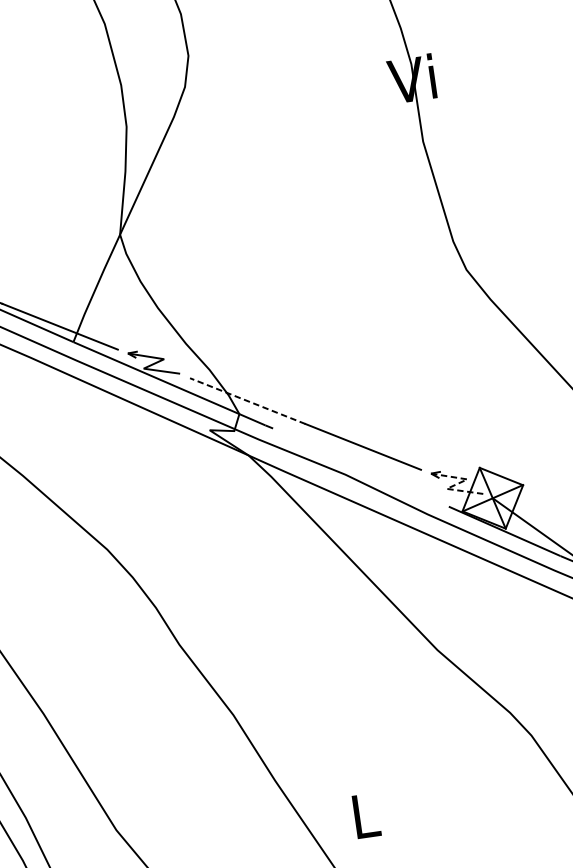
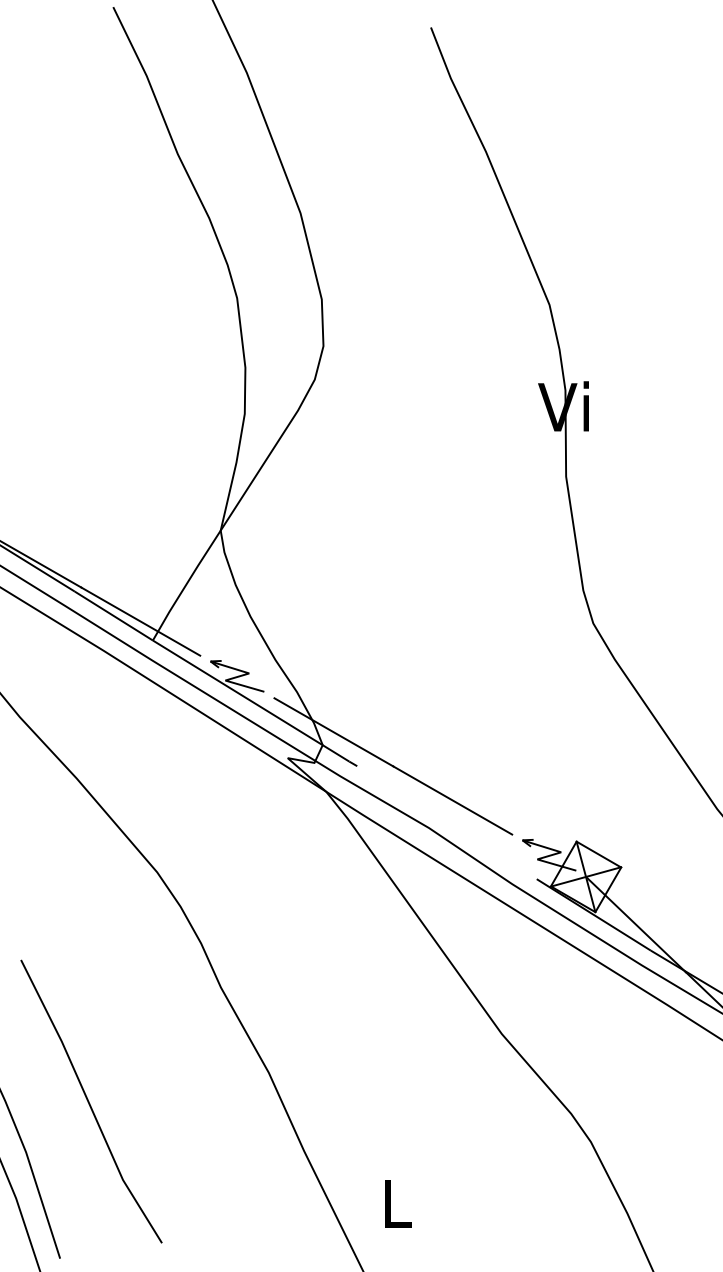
line: (247, 401) -> (333, 732), dashed -> solid
line: (457, 483) -> (549, 855), dashed -> solid

